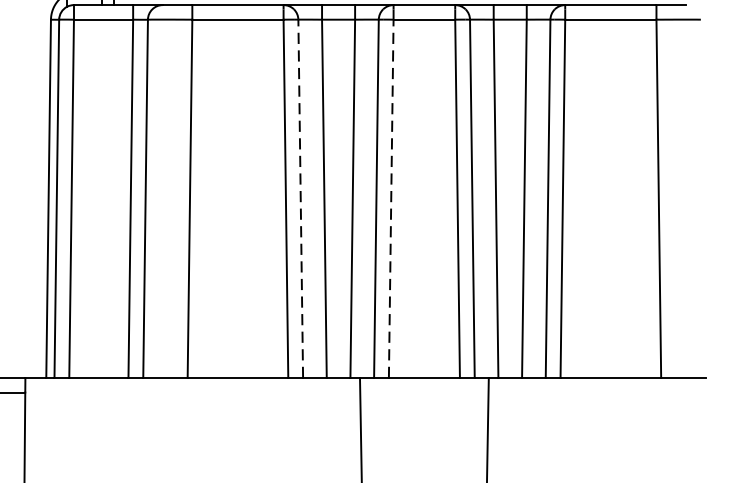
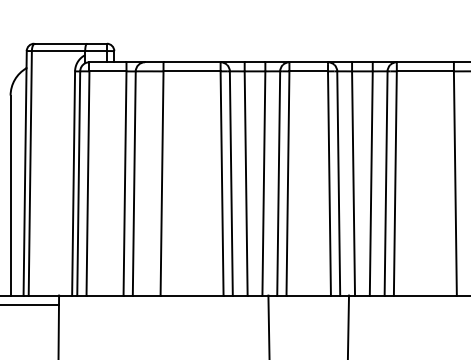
line: (300, 197) -> (231, 182), dashed -> solid
line: (390, 197) -> (287, 182), dashed -> solid

